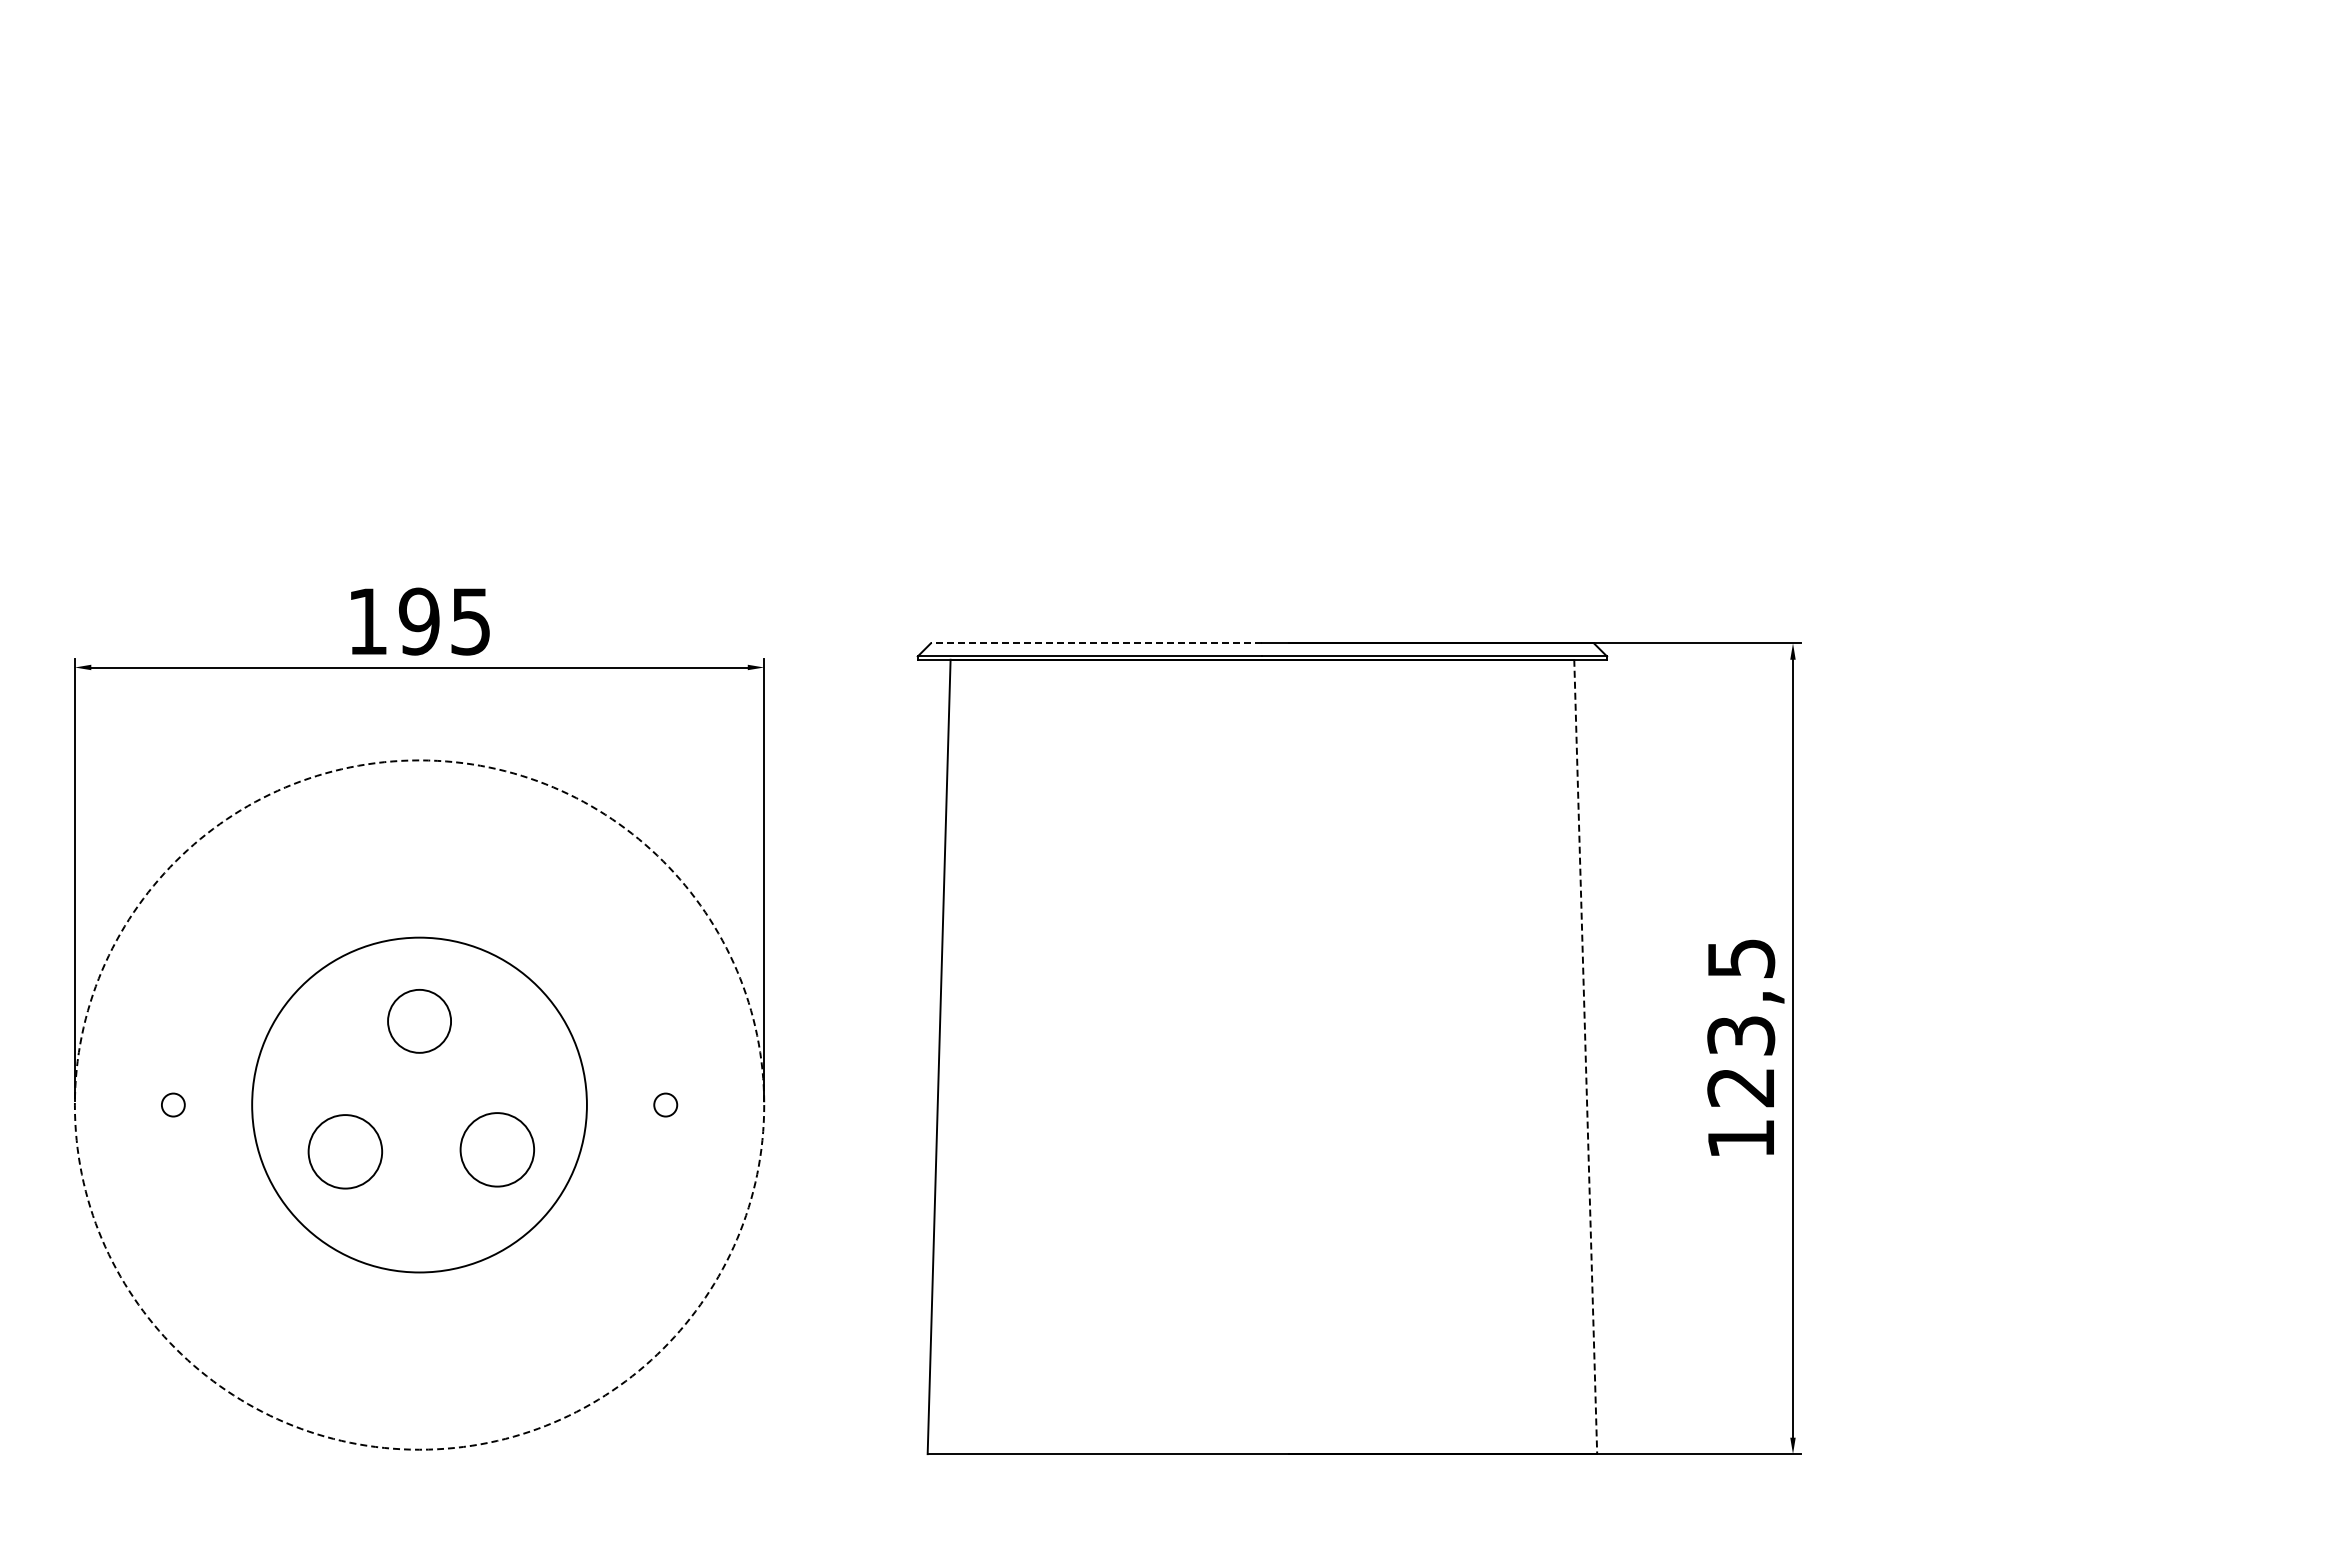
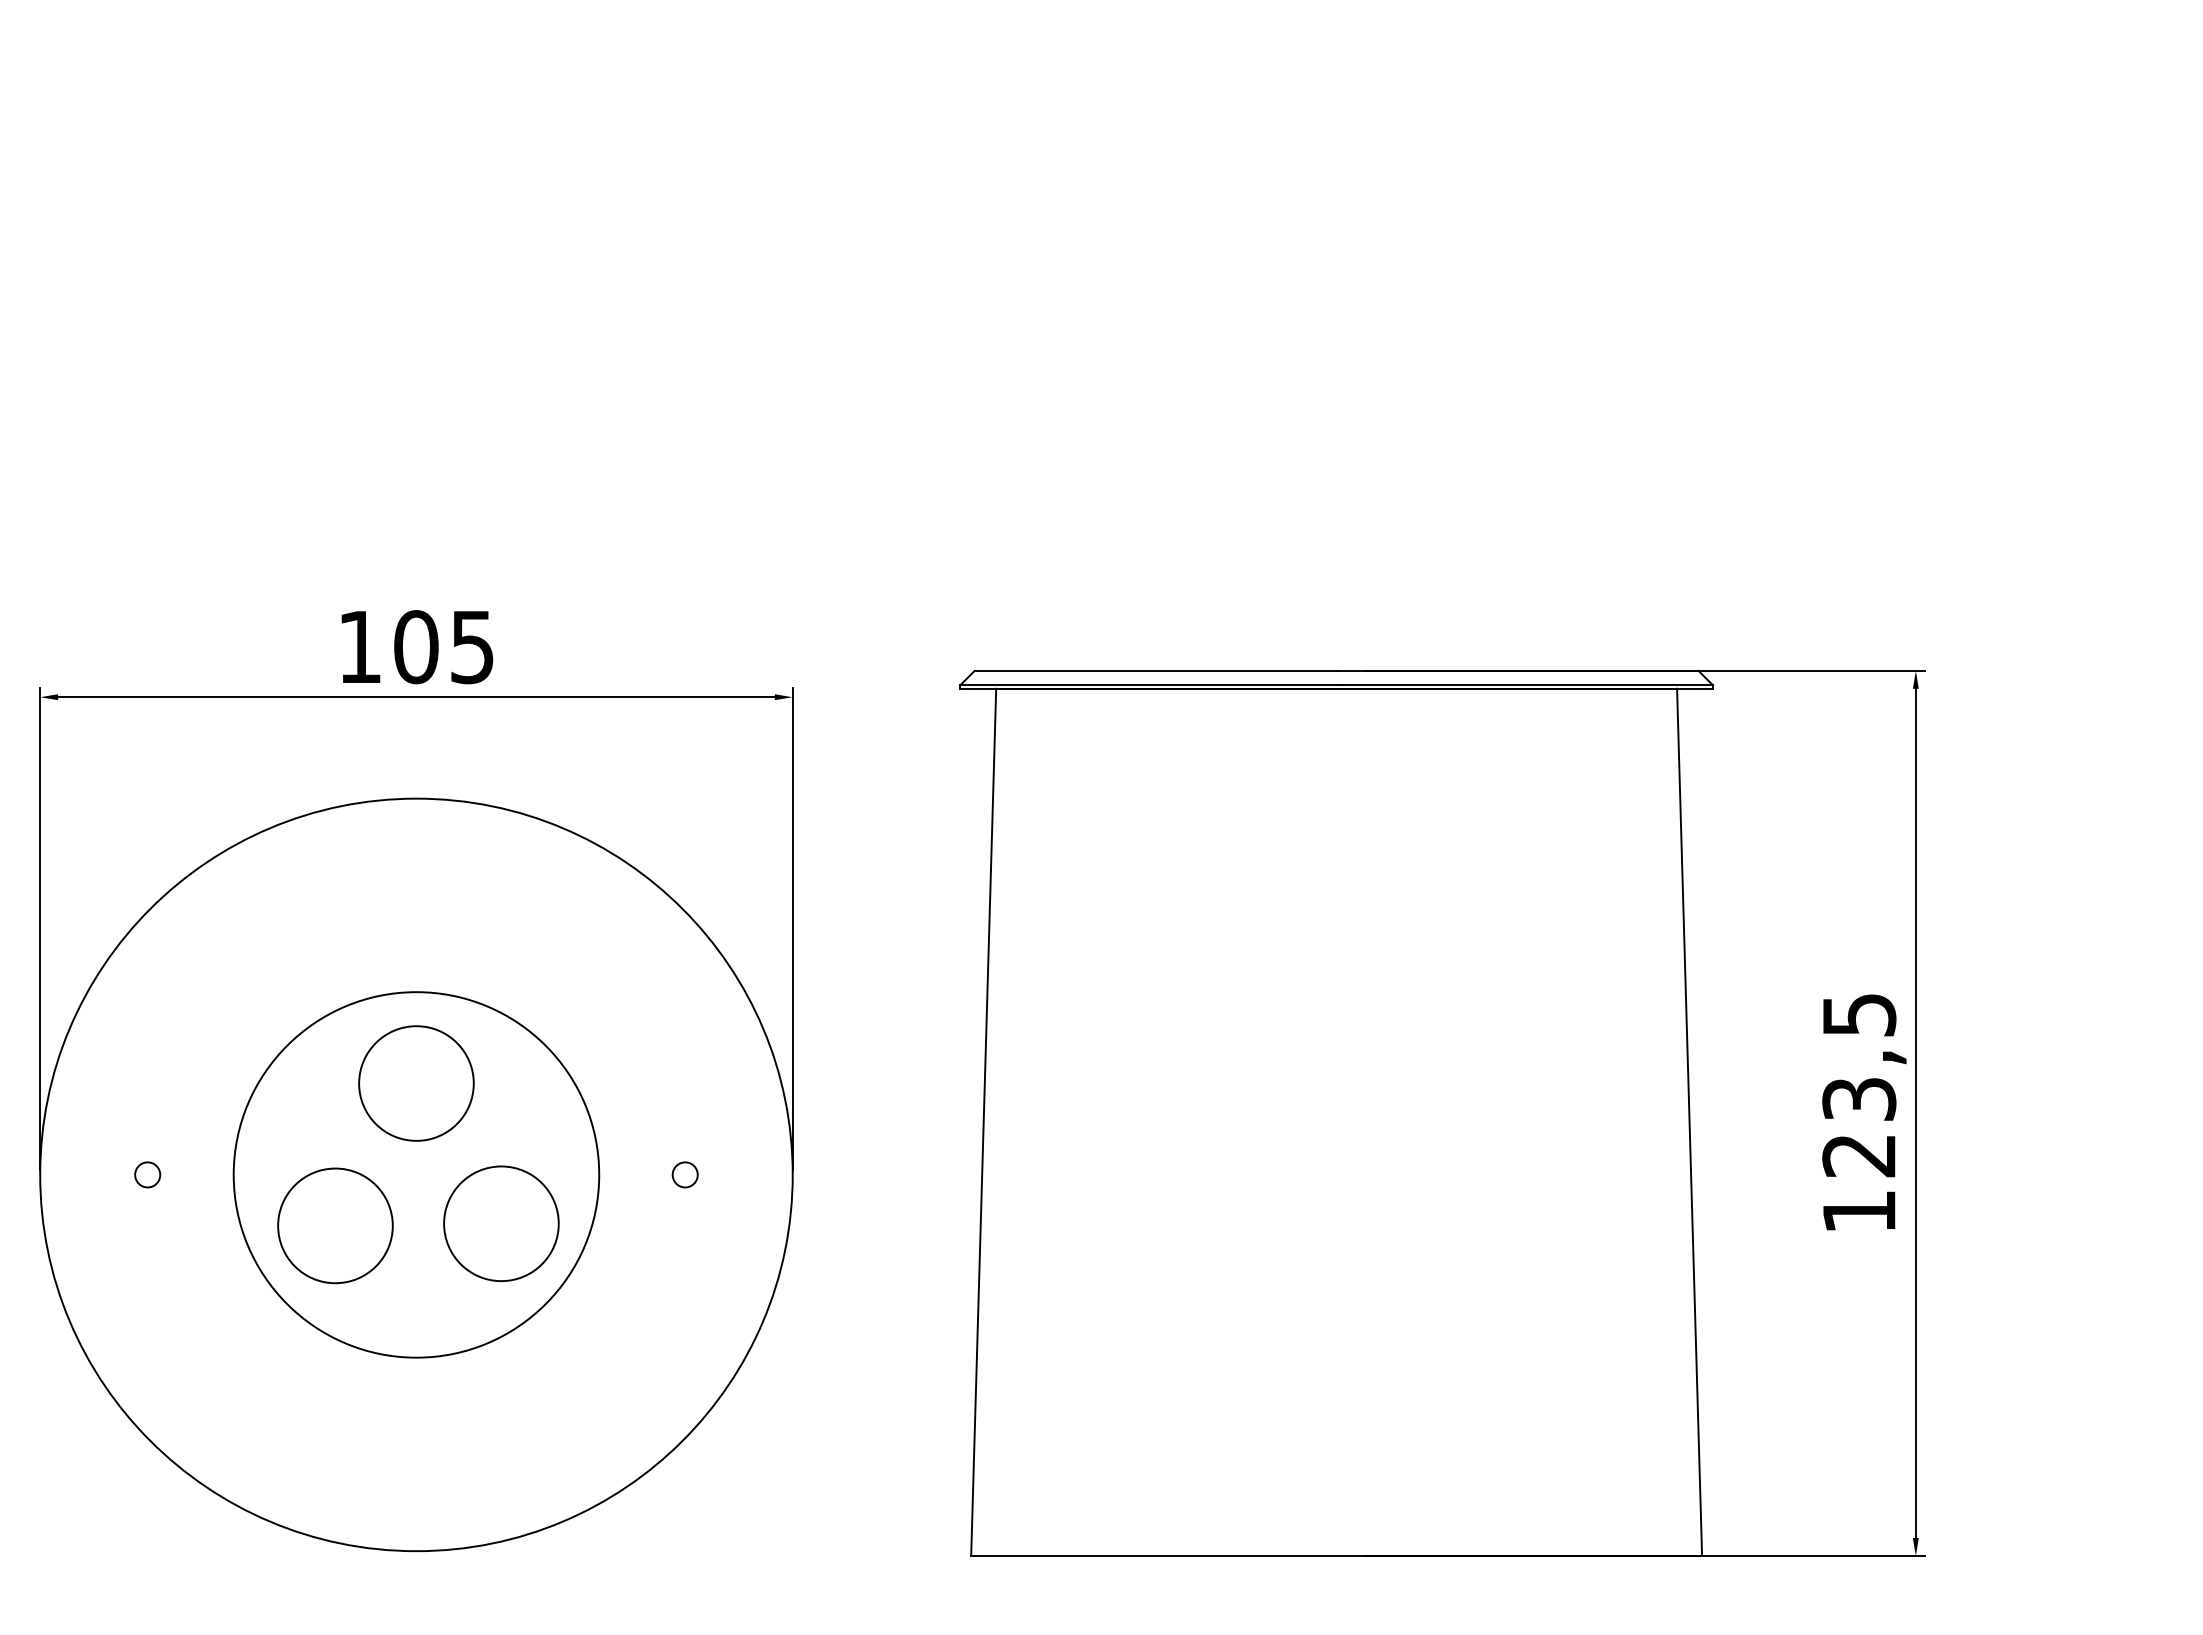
text: (419, 621) -> (416, 647), 195 -> 105
line: (1096, 643) -> (1155, 671), dashed -> solid
circle: (419, 1020) -> (416, 1082), size x1.67
line: (1585, 1057) -> (1689, 1122), dashed -> solid
circle: (419, 1104) -> (416, 1174), dashed -> solid
circle: (496, 1149) -> (500, 1223), size x1.43
circle: (345, 1151) -> (335, 1225), size x1.43

